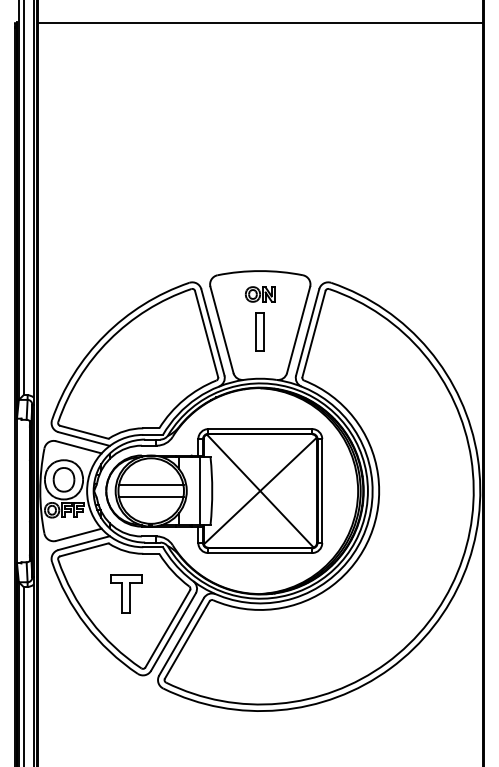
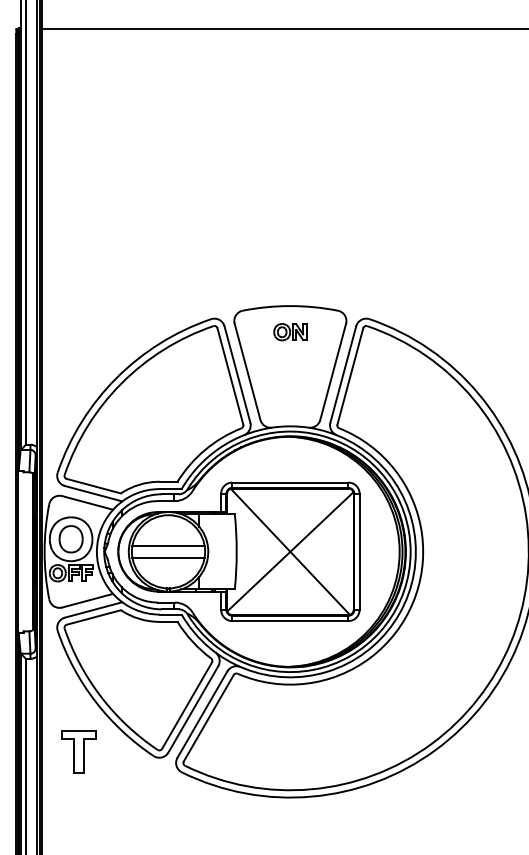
part: (259, 331) -> (289, 373), removed
line: (200, 490) -> (223, 551), removed
part: (126, 593) -> (79, 751), moved

